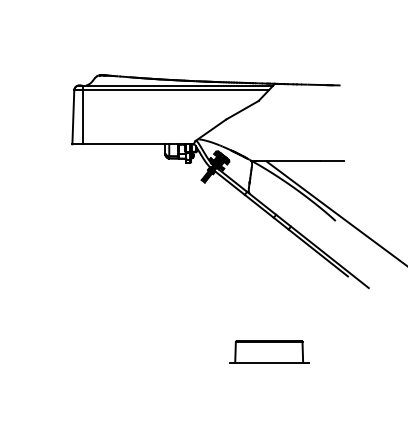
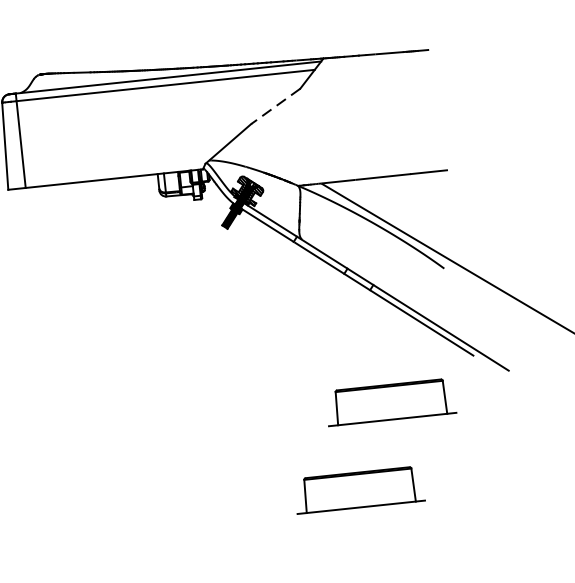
line: (242, 110) -> (275, 106), solid -> dashed
part: (294, 299) -> (391, 401), added

